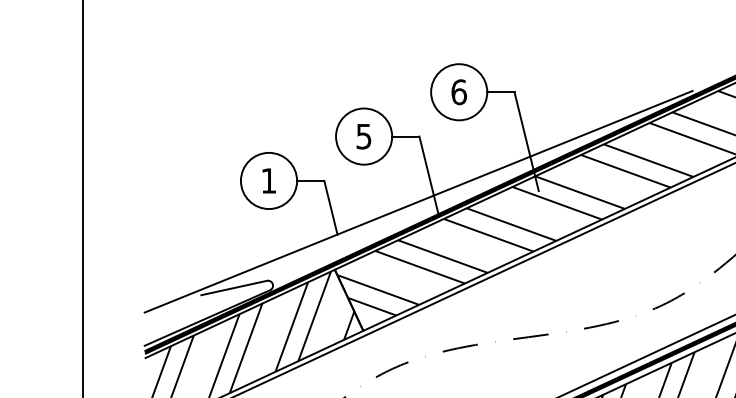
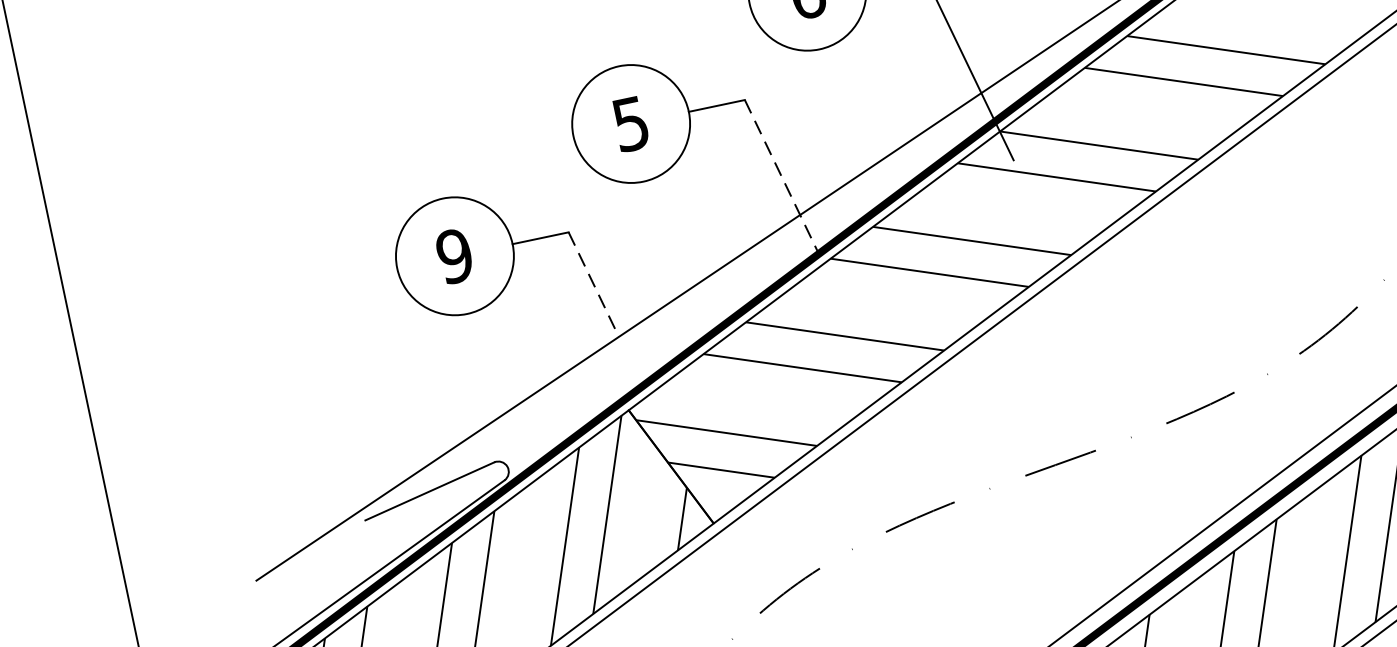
line: (429, 176) -> (782, 177), solid -> dashed
text: (268, 180) -> (453, 255), 1 -> 9
line: (330, 207) -> (592, 284), solid -> dashed

